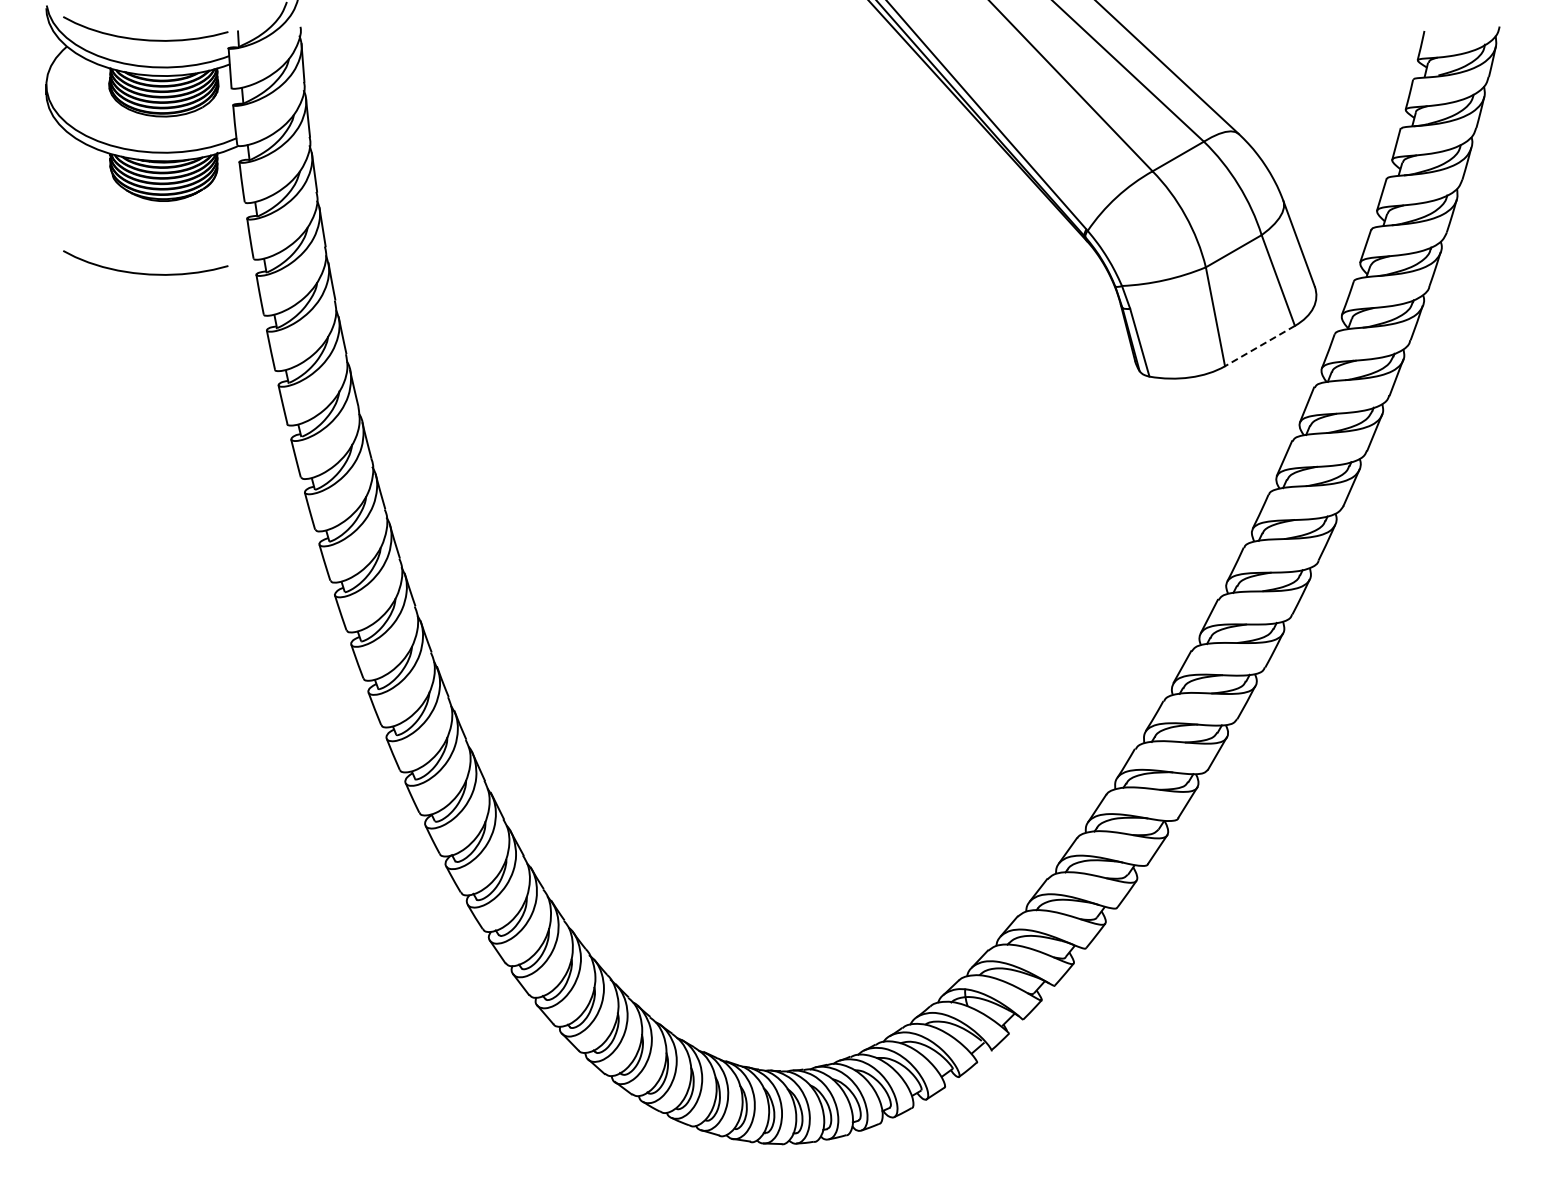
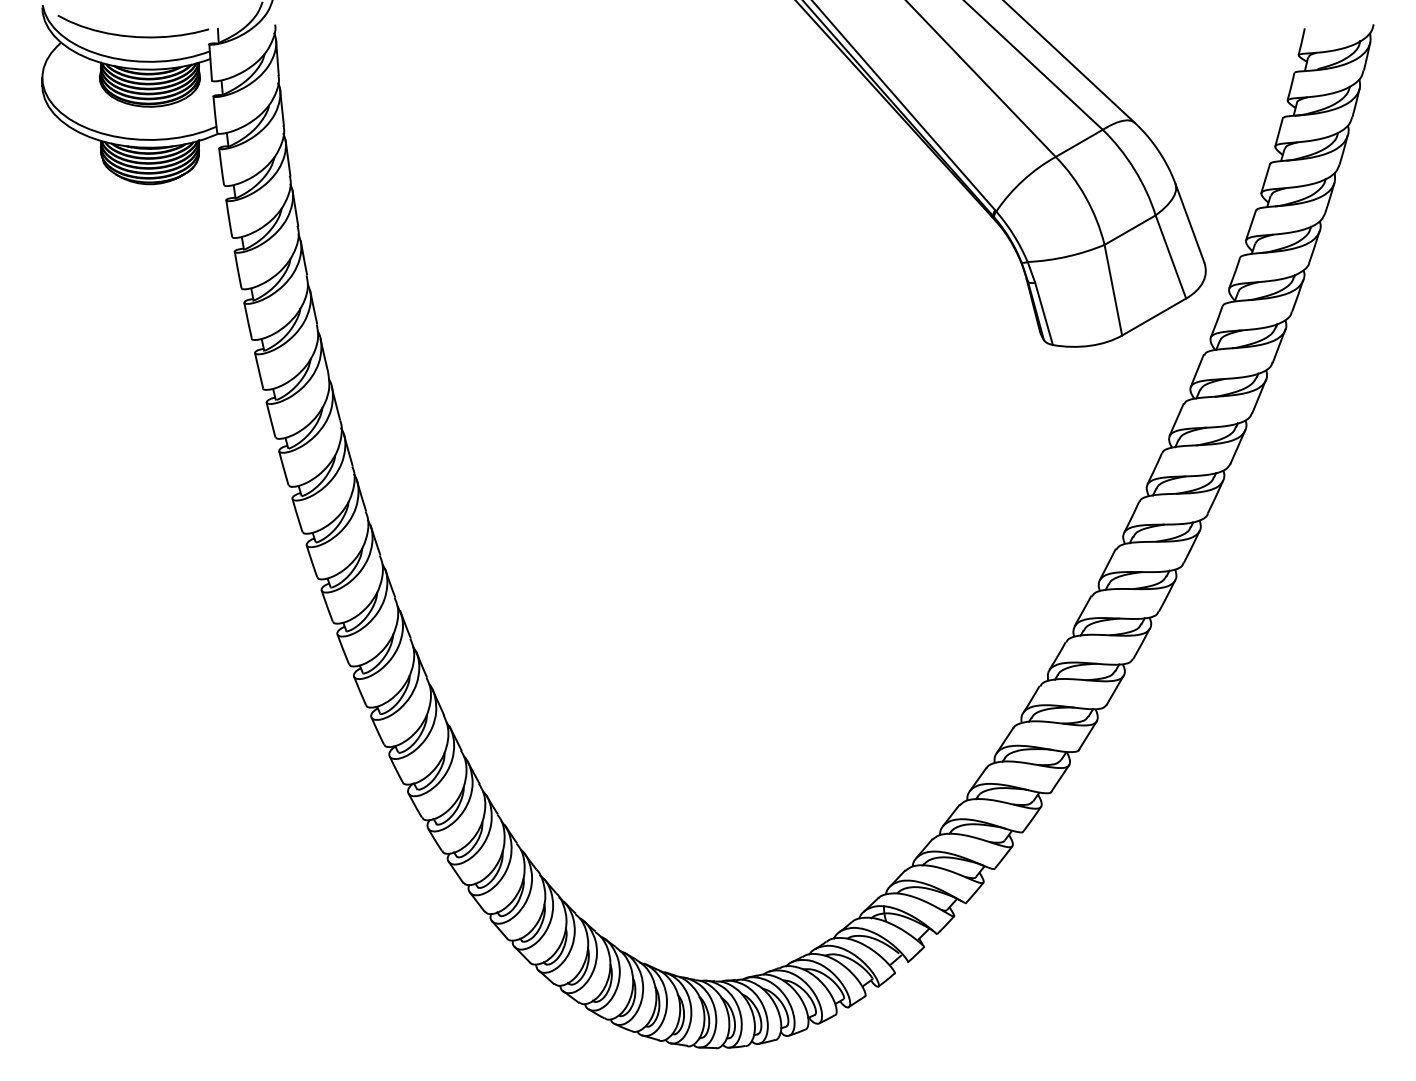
curve: (141, 272) -> (129, 249), removed
line: (1259, 346) -> (1153, 317), dashed -> solid

